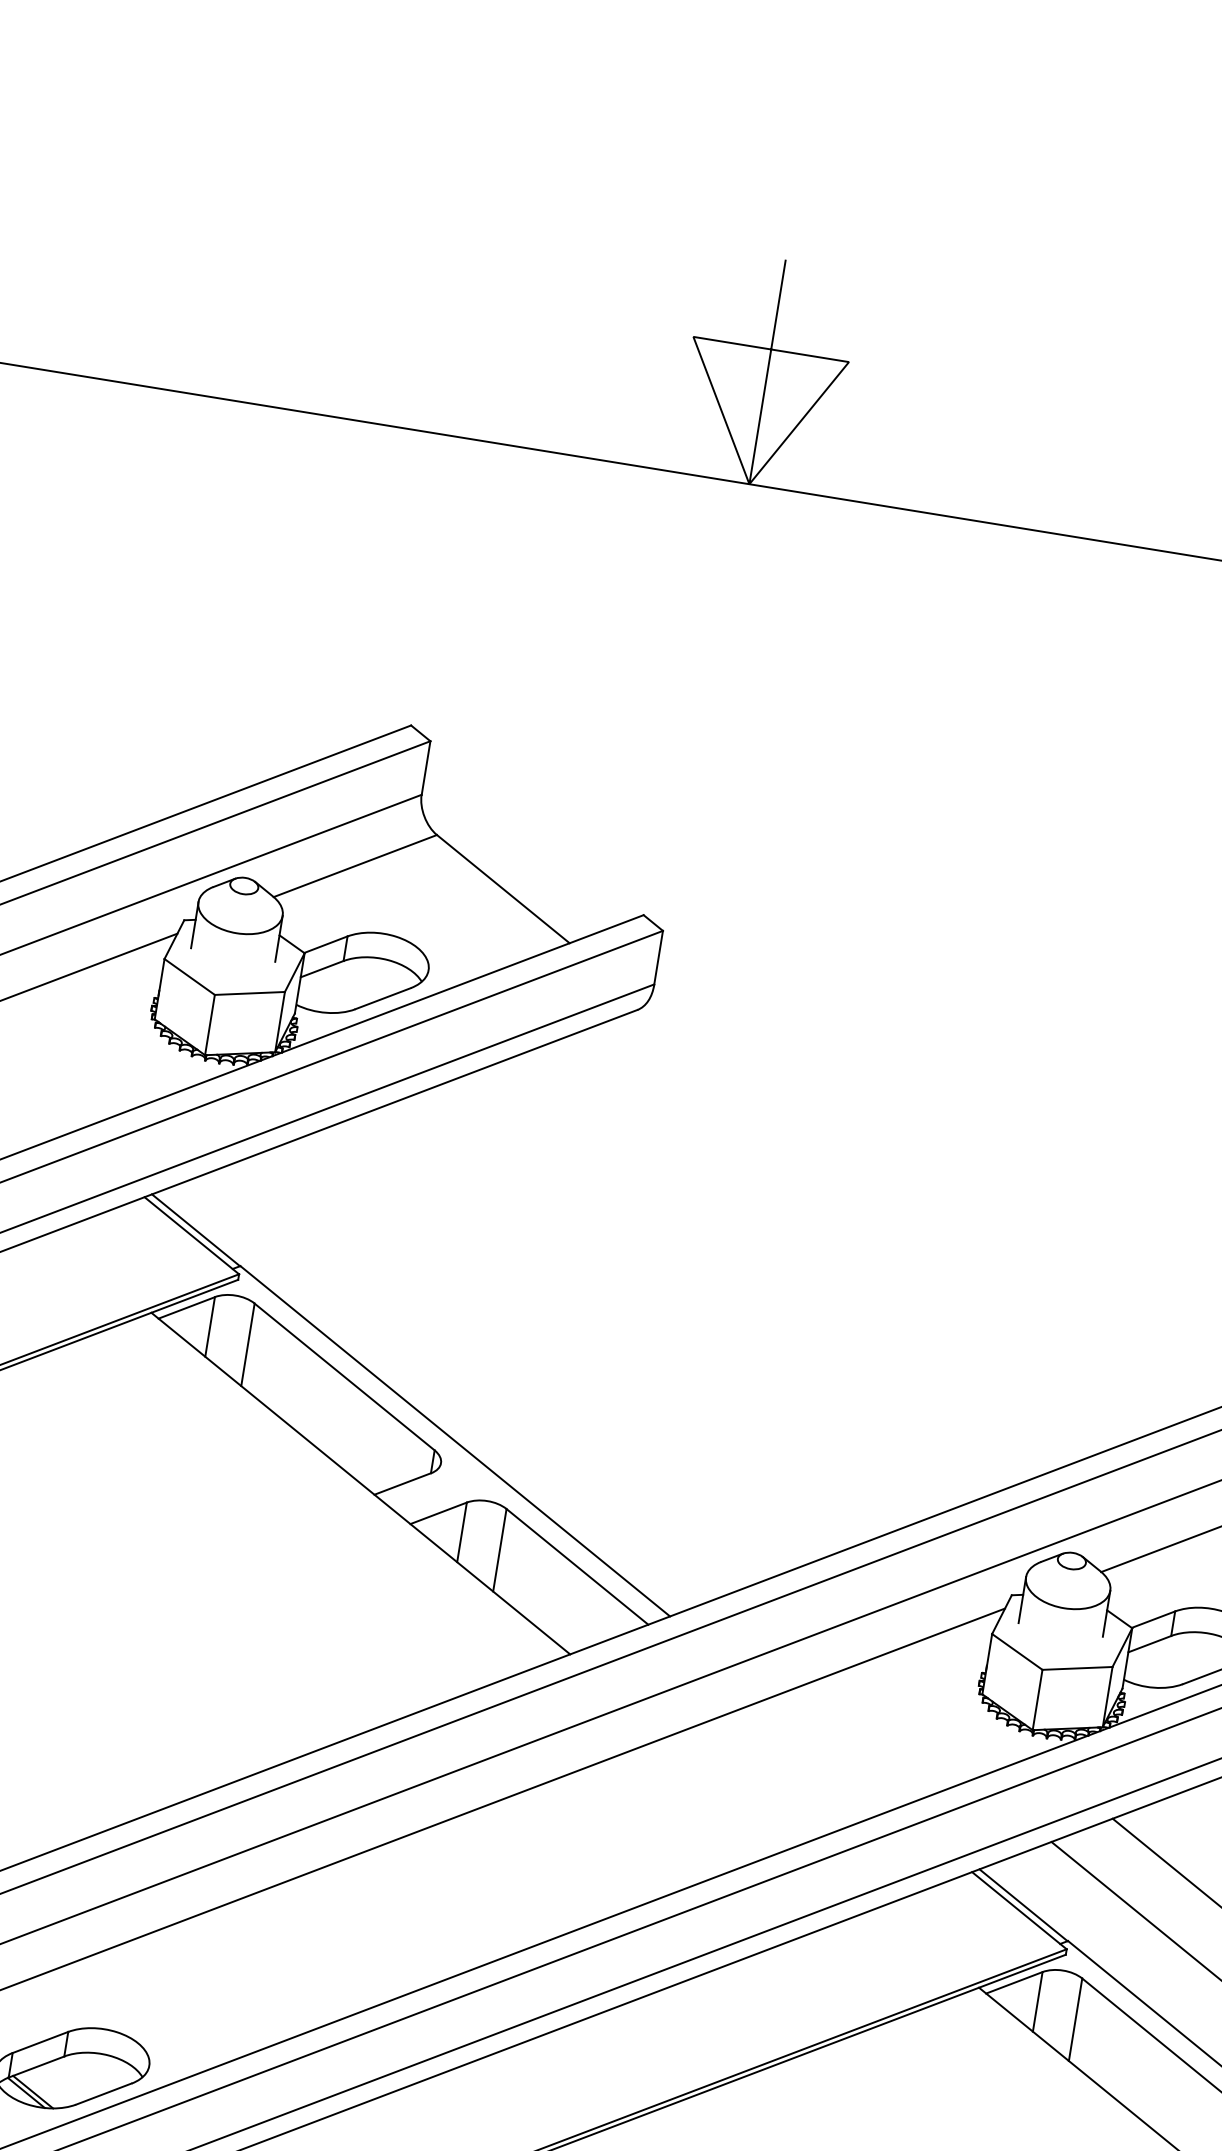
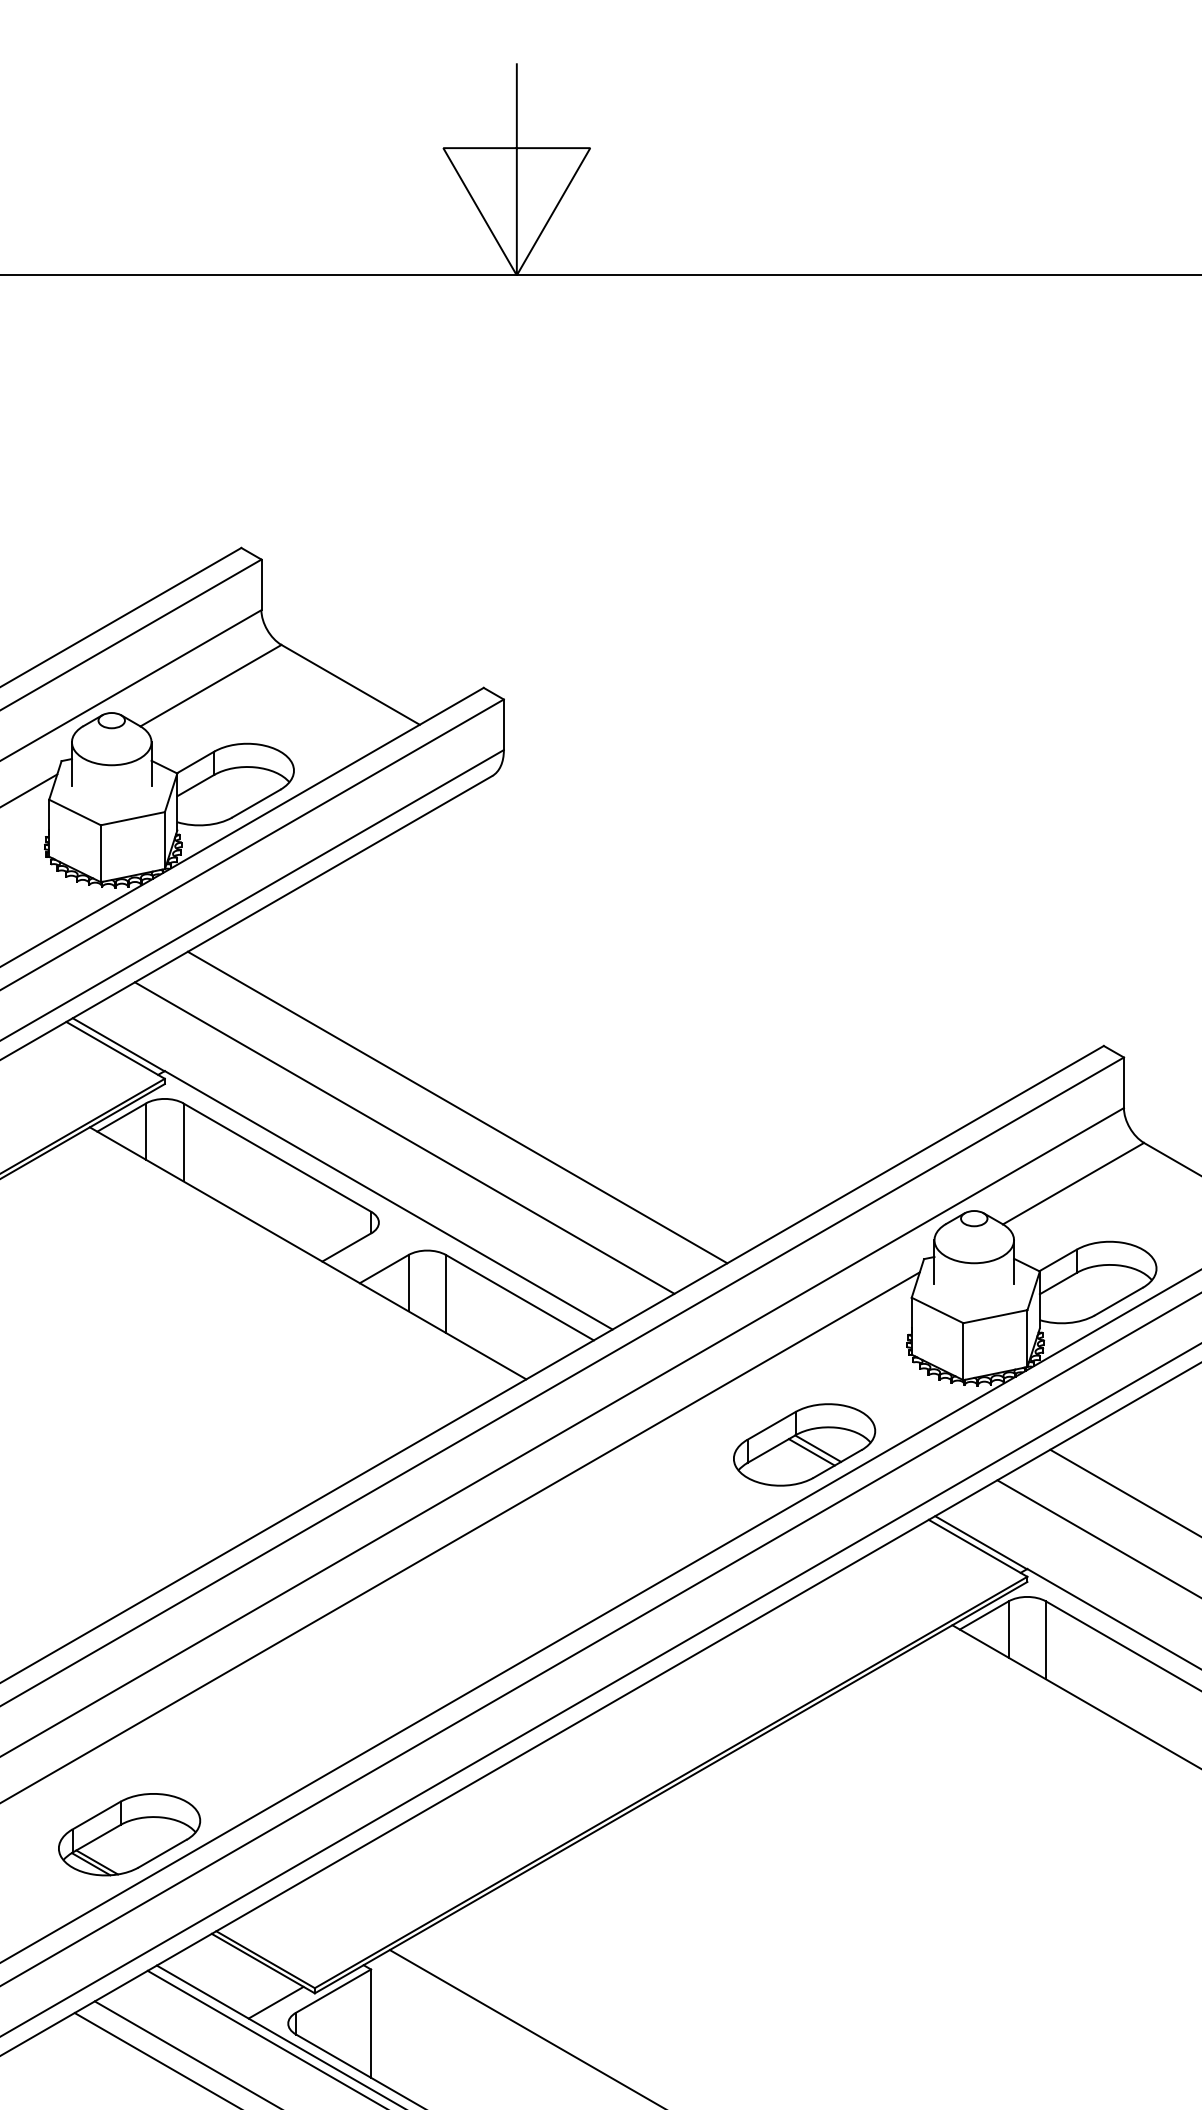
line: (543, 1354) -> (457, 1107), added
line: (482, 1377) -> (404, 1137), added
part: (853, 1771) -> (804, 1444), added

